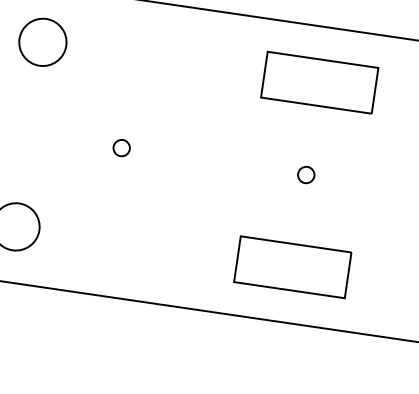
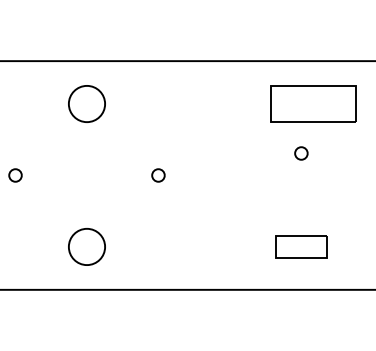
part: (319, 82) -> (313, 103), moved
circle: (306, 175) -> (301, 153), moved
part: (293, 266) -> (301, 246), size x0.6

